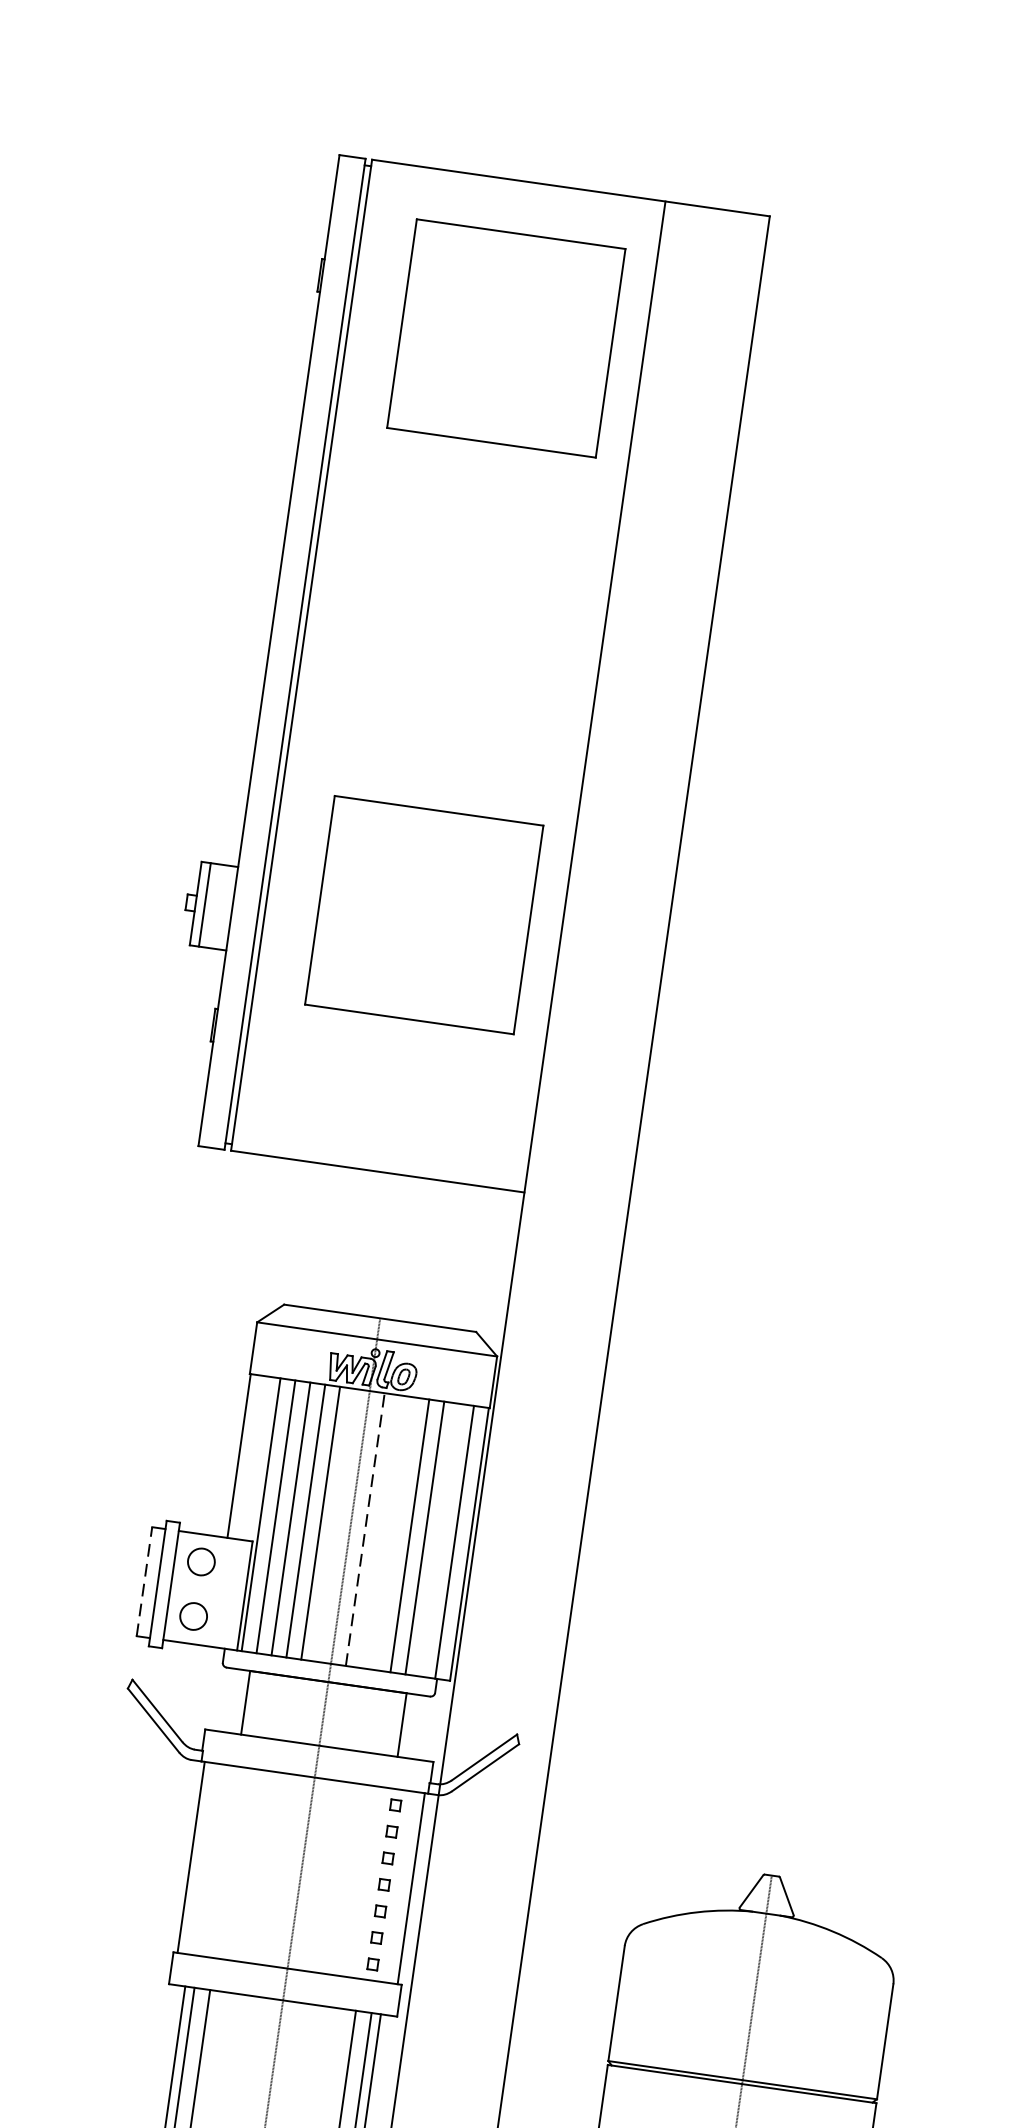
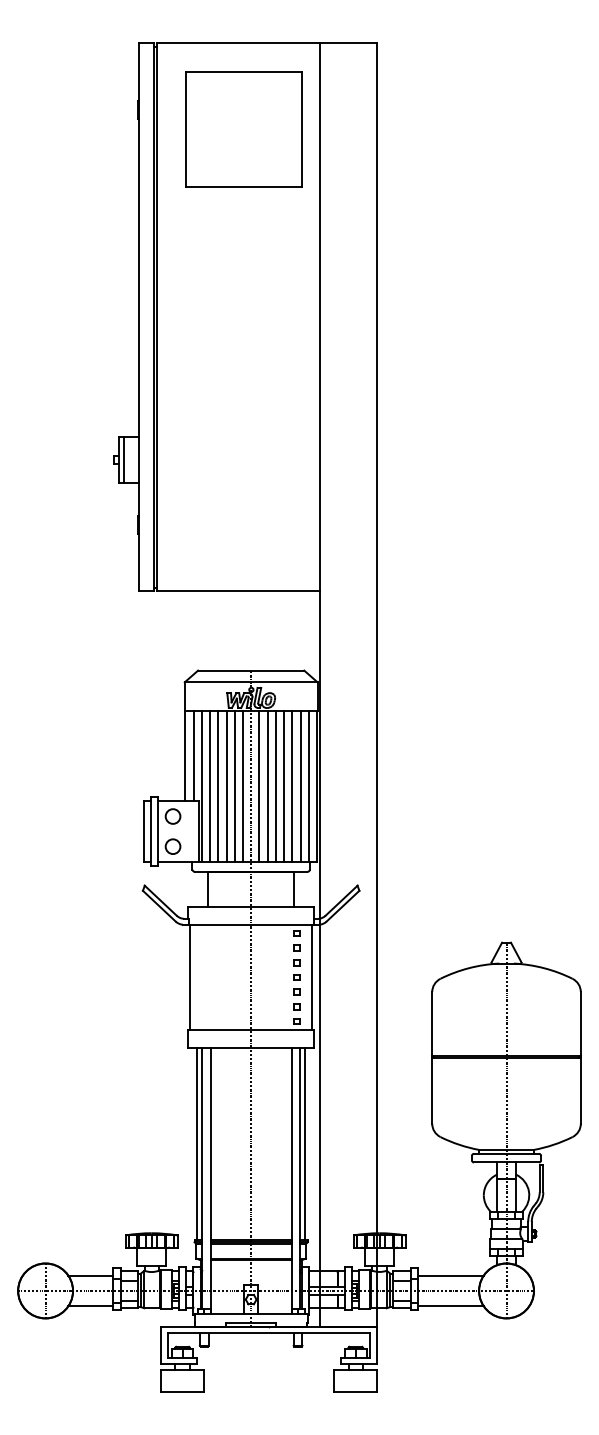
part: (423, 914) -> (243, 448), removed
line: (254, 1456) -> (193, 755), added
line: (334, 1523) -> (242, 785), added
line: (365, 1528) -> (259, 785), dashed -> solid
line: (380, 1530) -> (267, 785), added
line: (394, 1532) -> (275, 785), added
line: (439, 1538) -> (300, 785), added
line: (144, 1581) -> (143, 831), dashed -> solid

